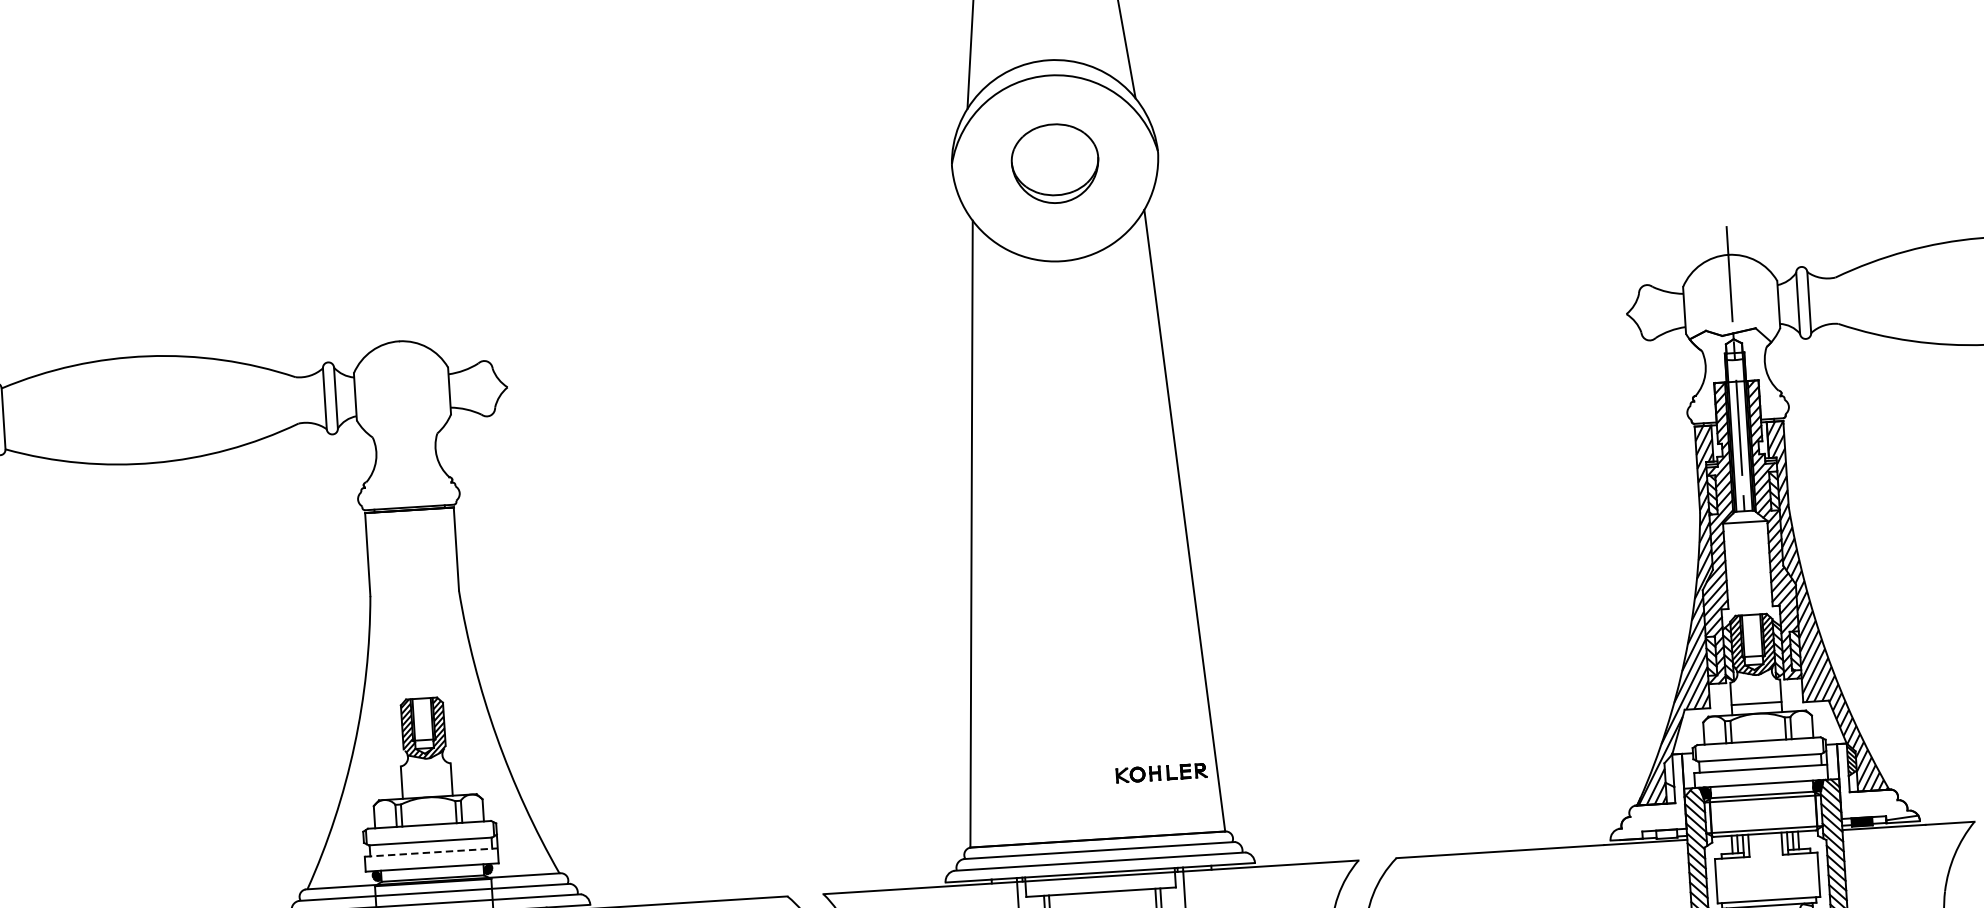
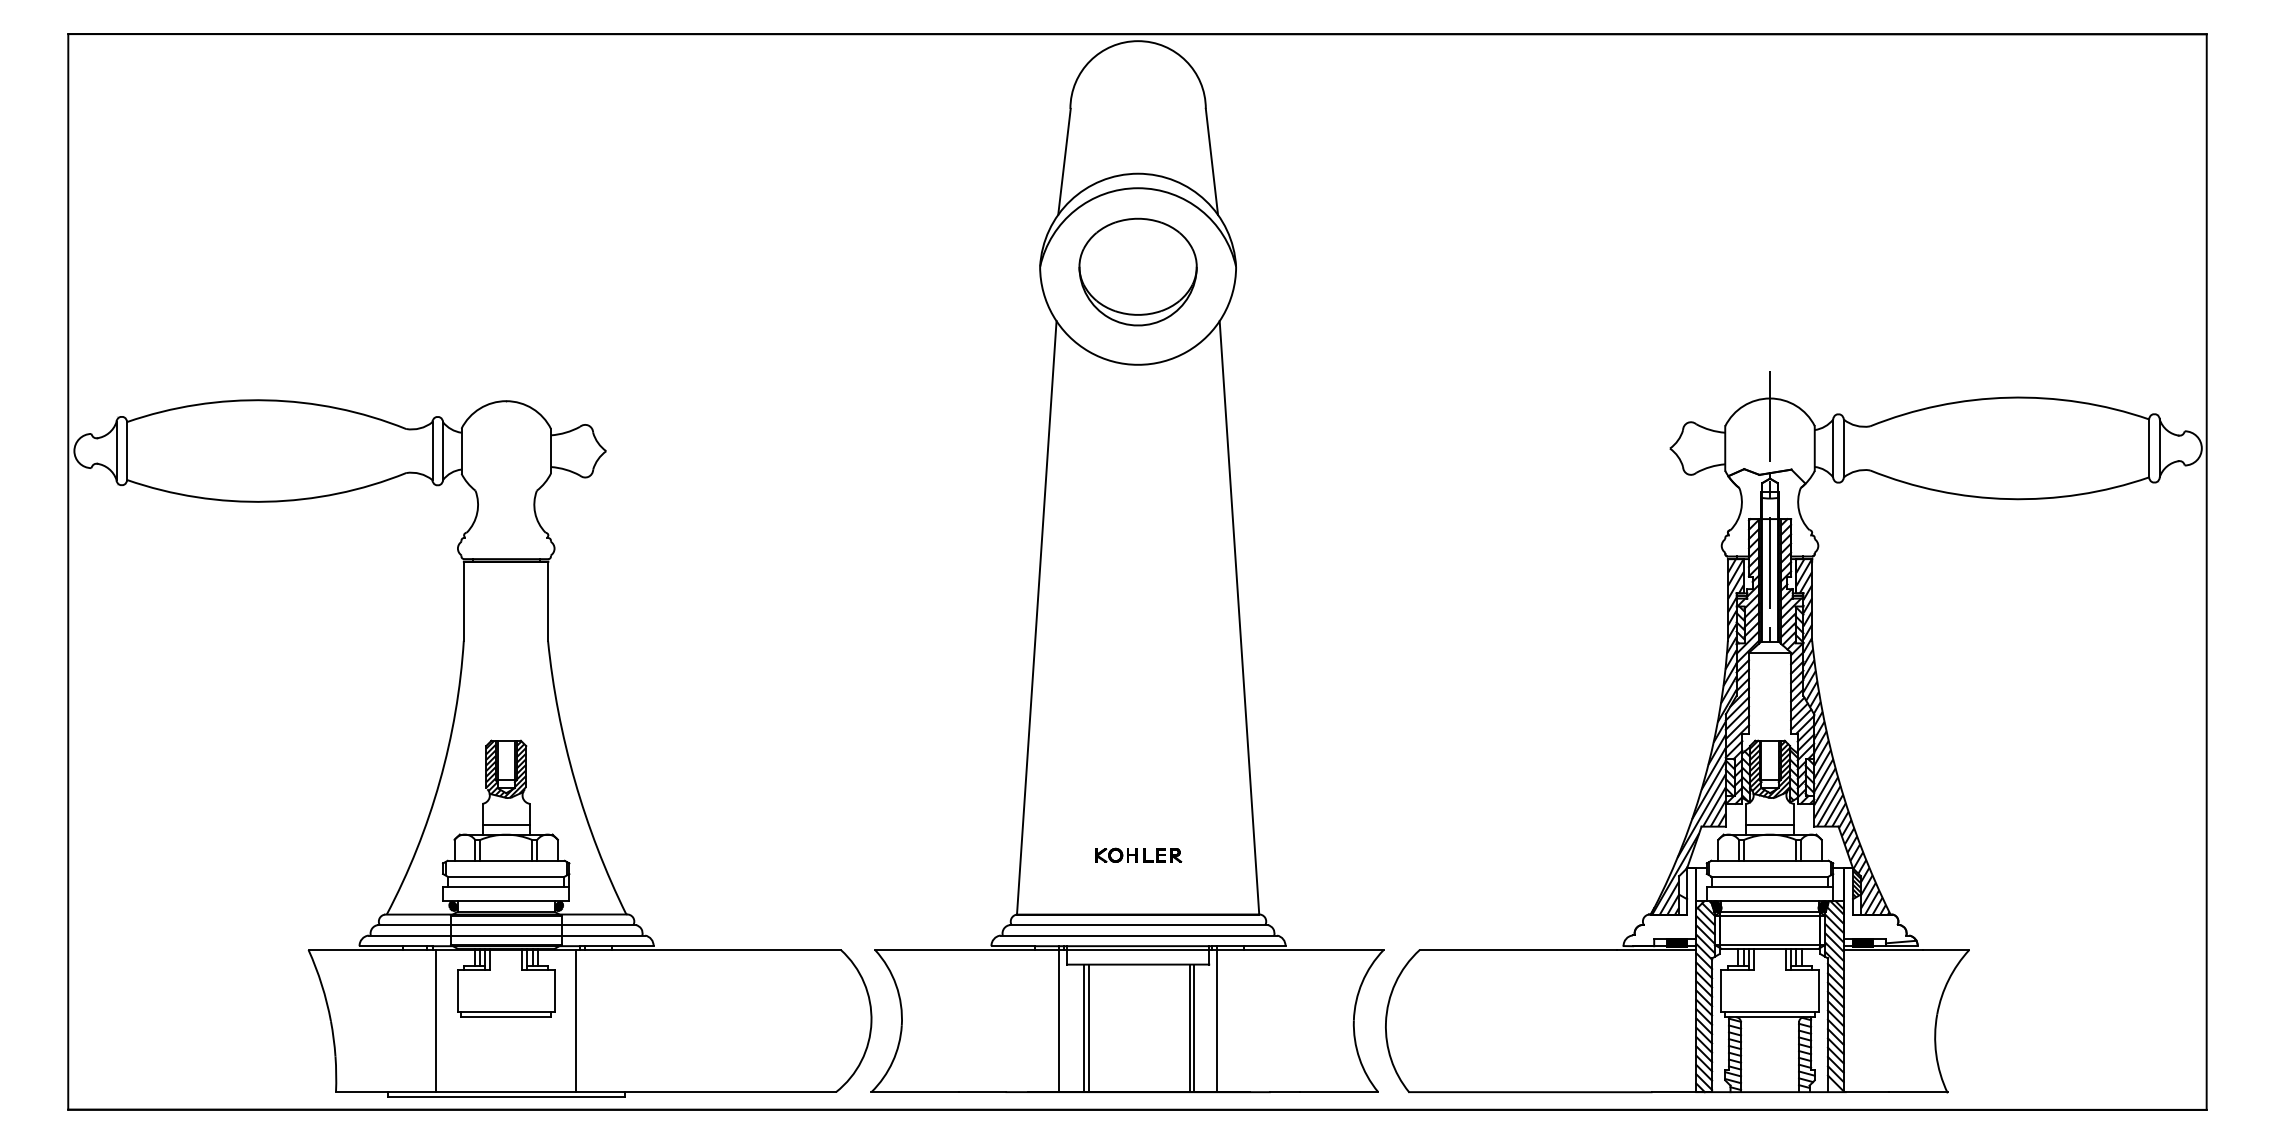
part: (1054, 163) -> (1137, 271), size x1.43
part: (1161, 772) -> (1138, 854), moved
line: (426, 787) -> (505, 825), added
hatch: (1667, 834) -> (1677, 943), added
line: (431, 852) -> (506, 887), dashed -> solid

